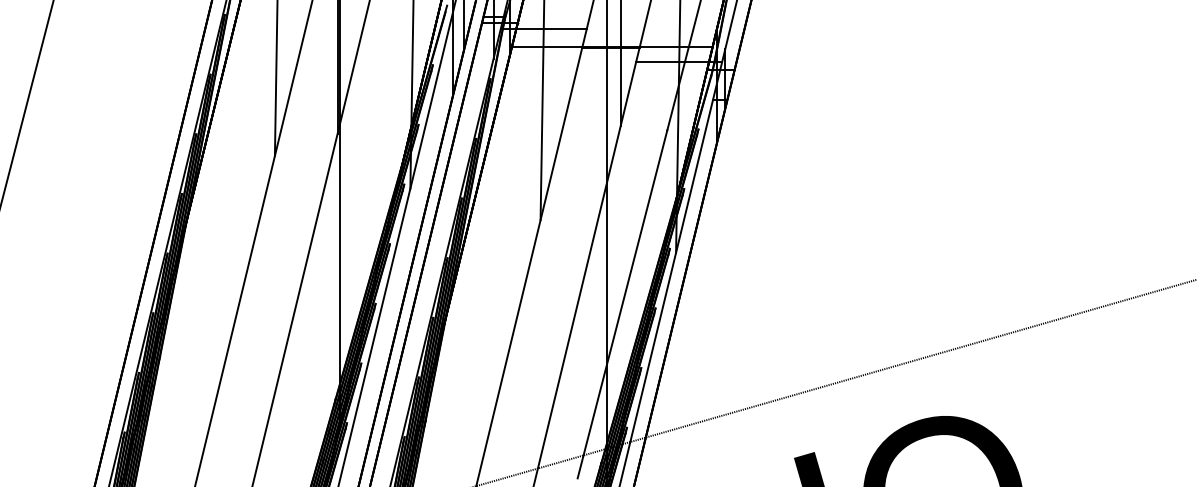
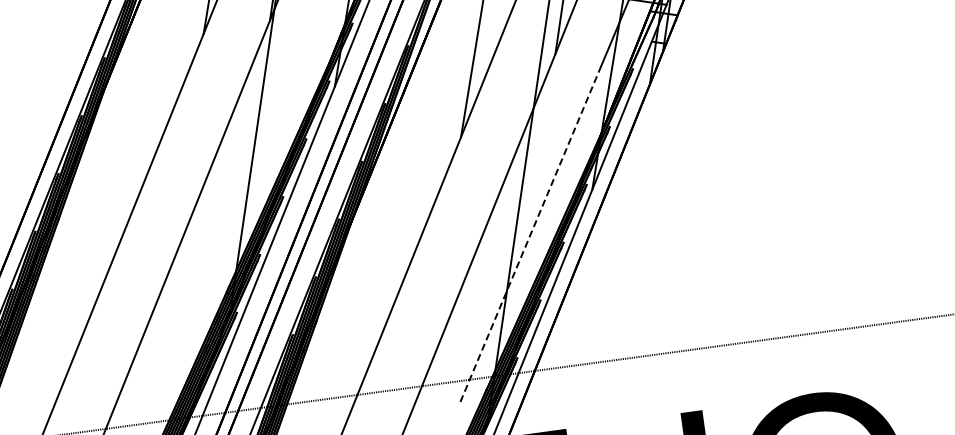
line: (622, 304) -> (530, 233), solid -> dashed

